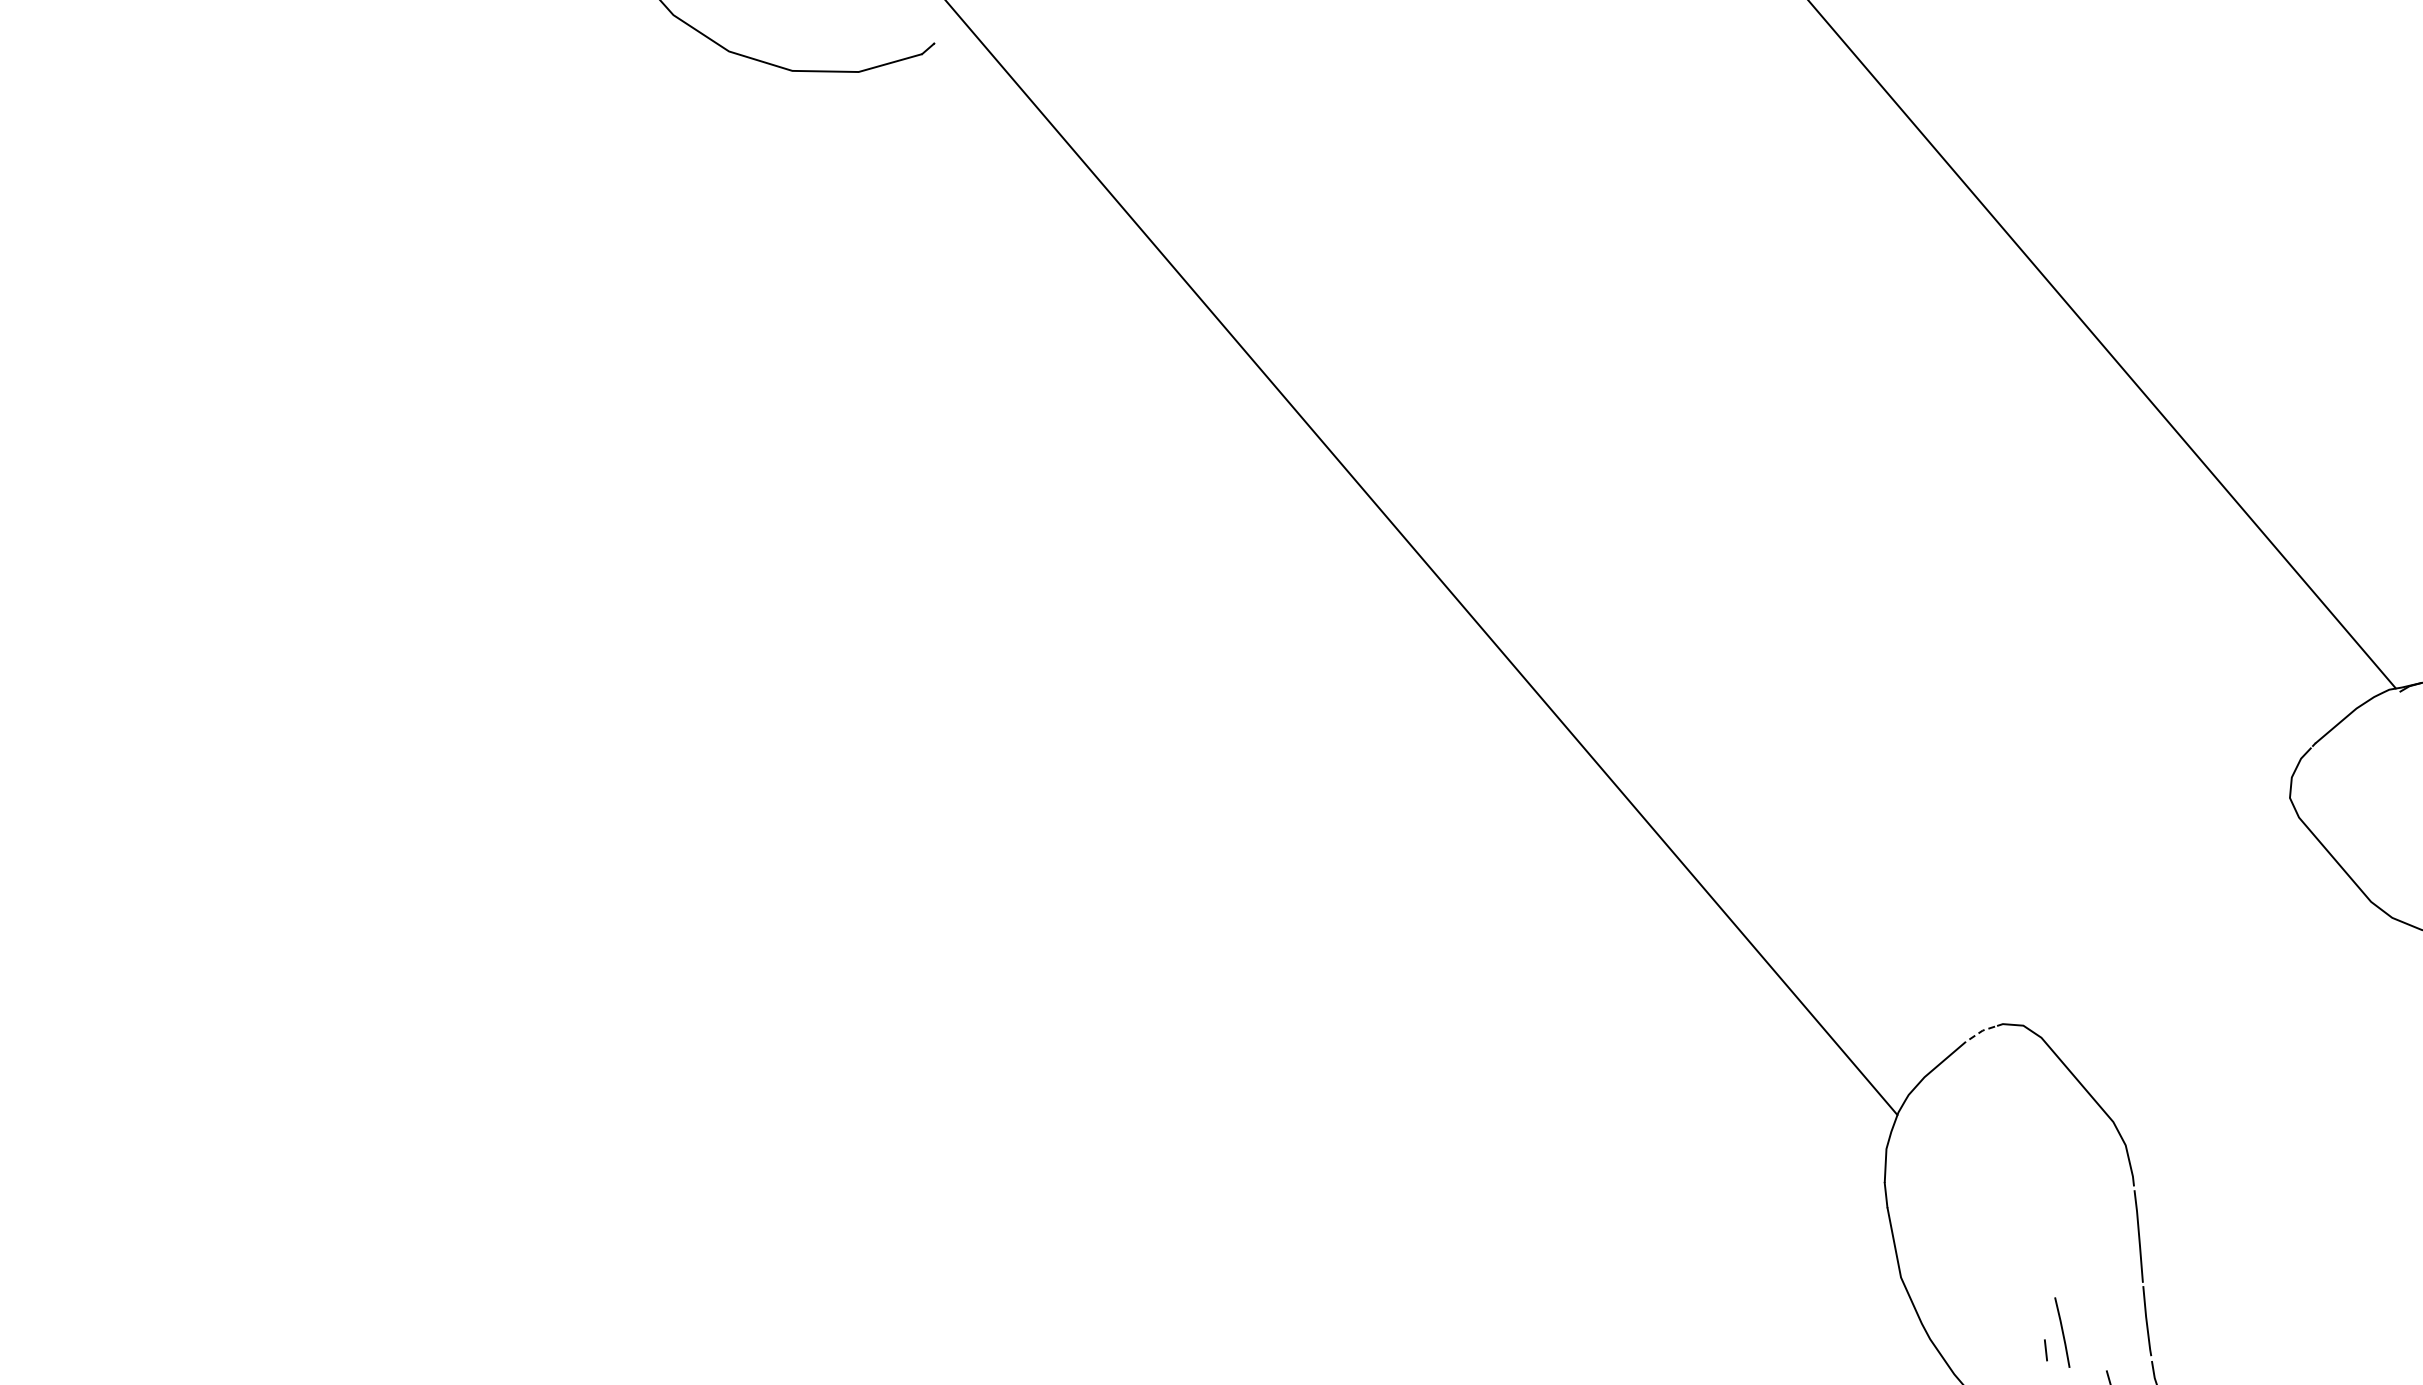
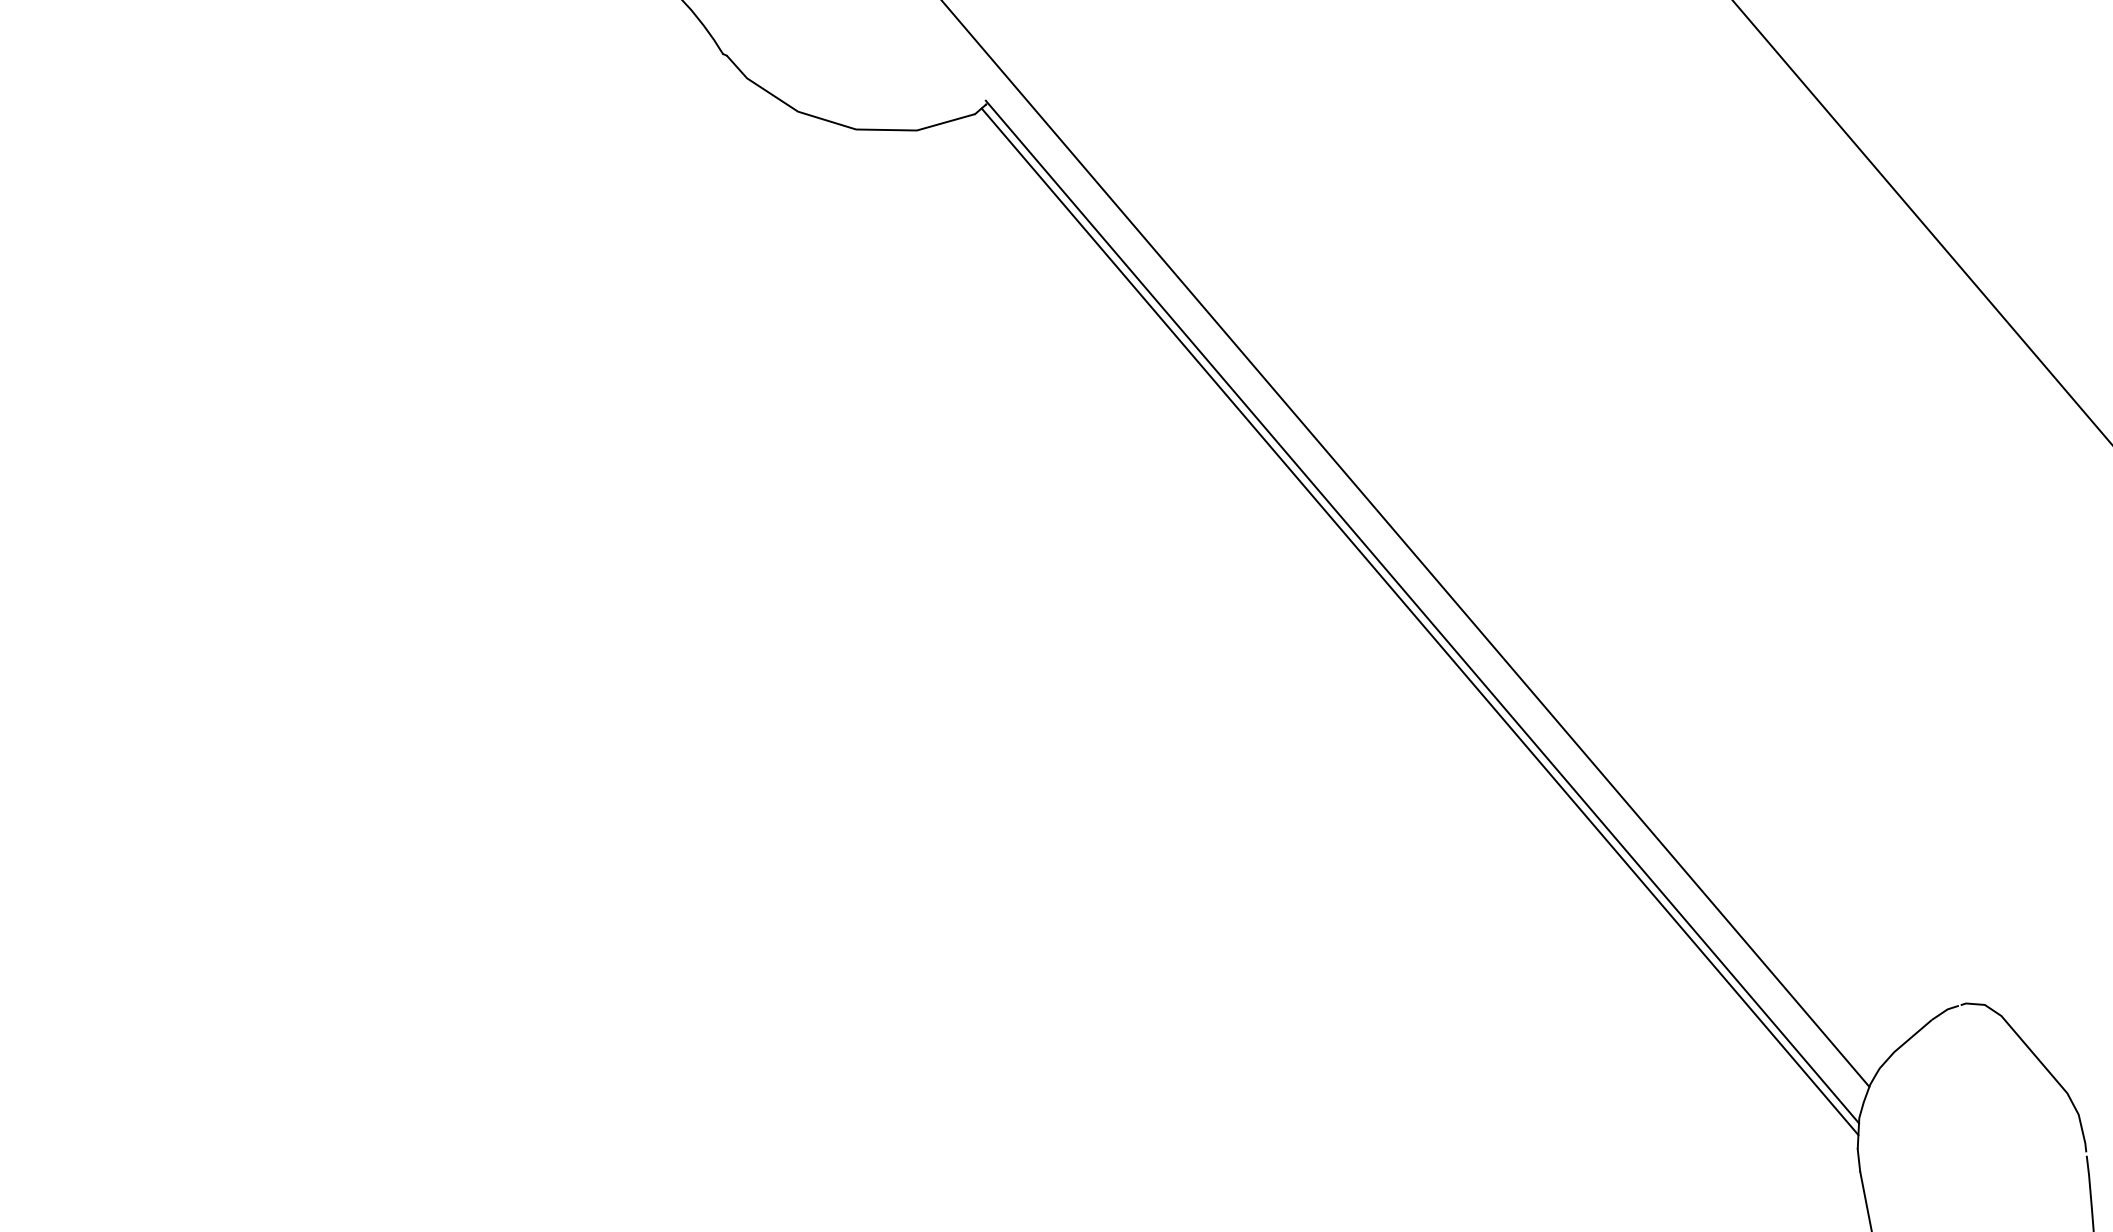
line: (1409, 596) -> (1421, 611), added
line: (1407, 607) -> (1420, 621), added
line: (1979, 1032) -> (1944, 1011), dashed -> solid

